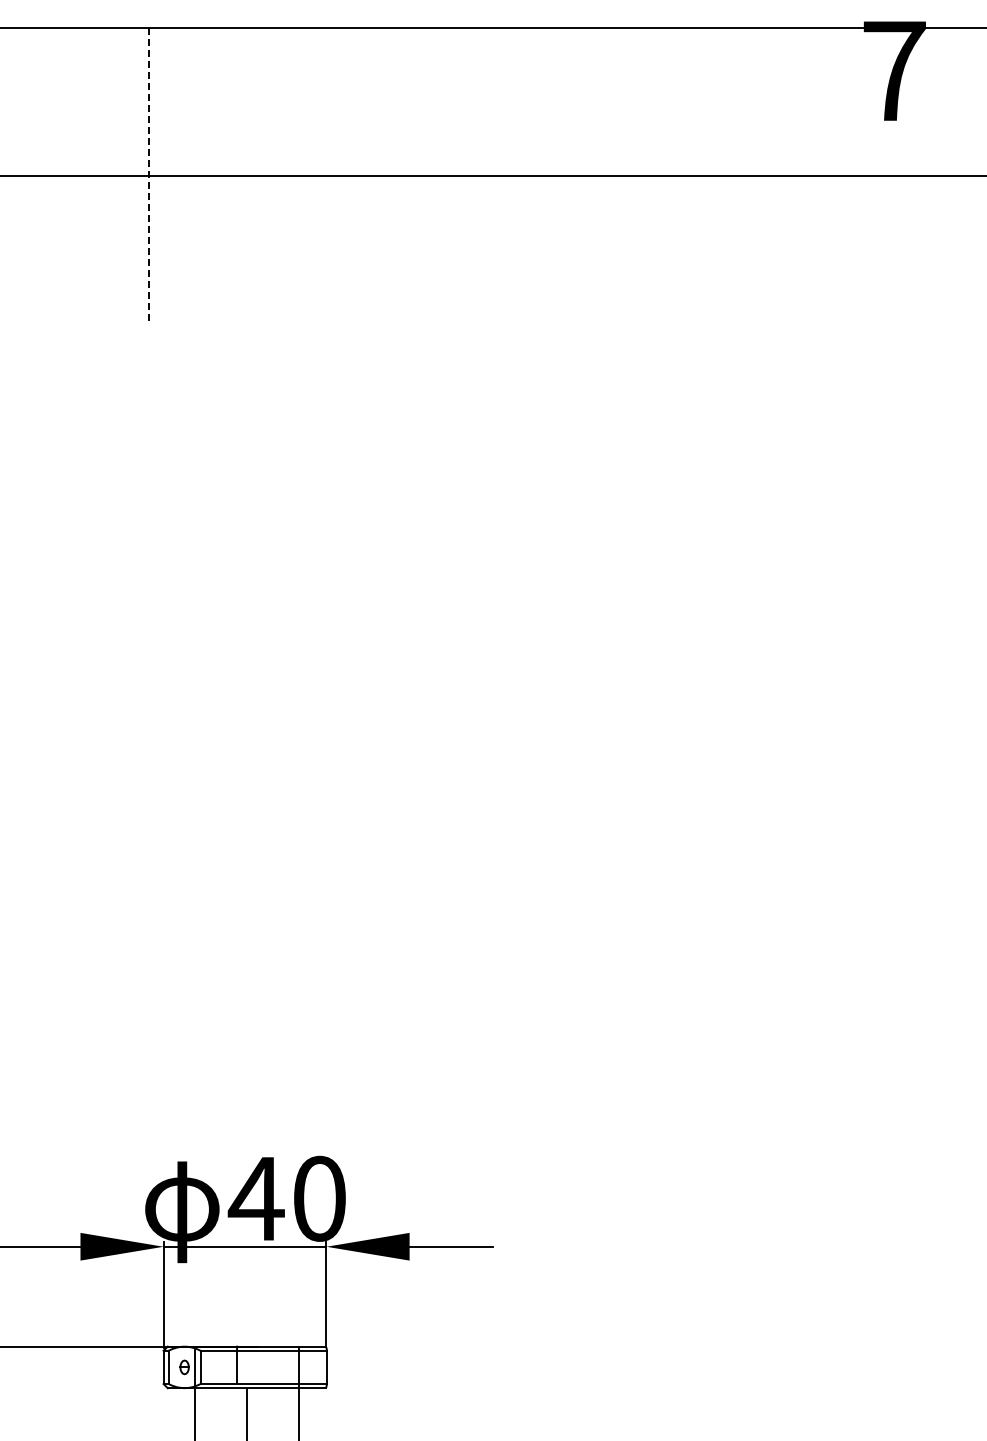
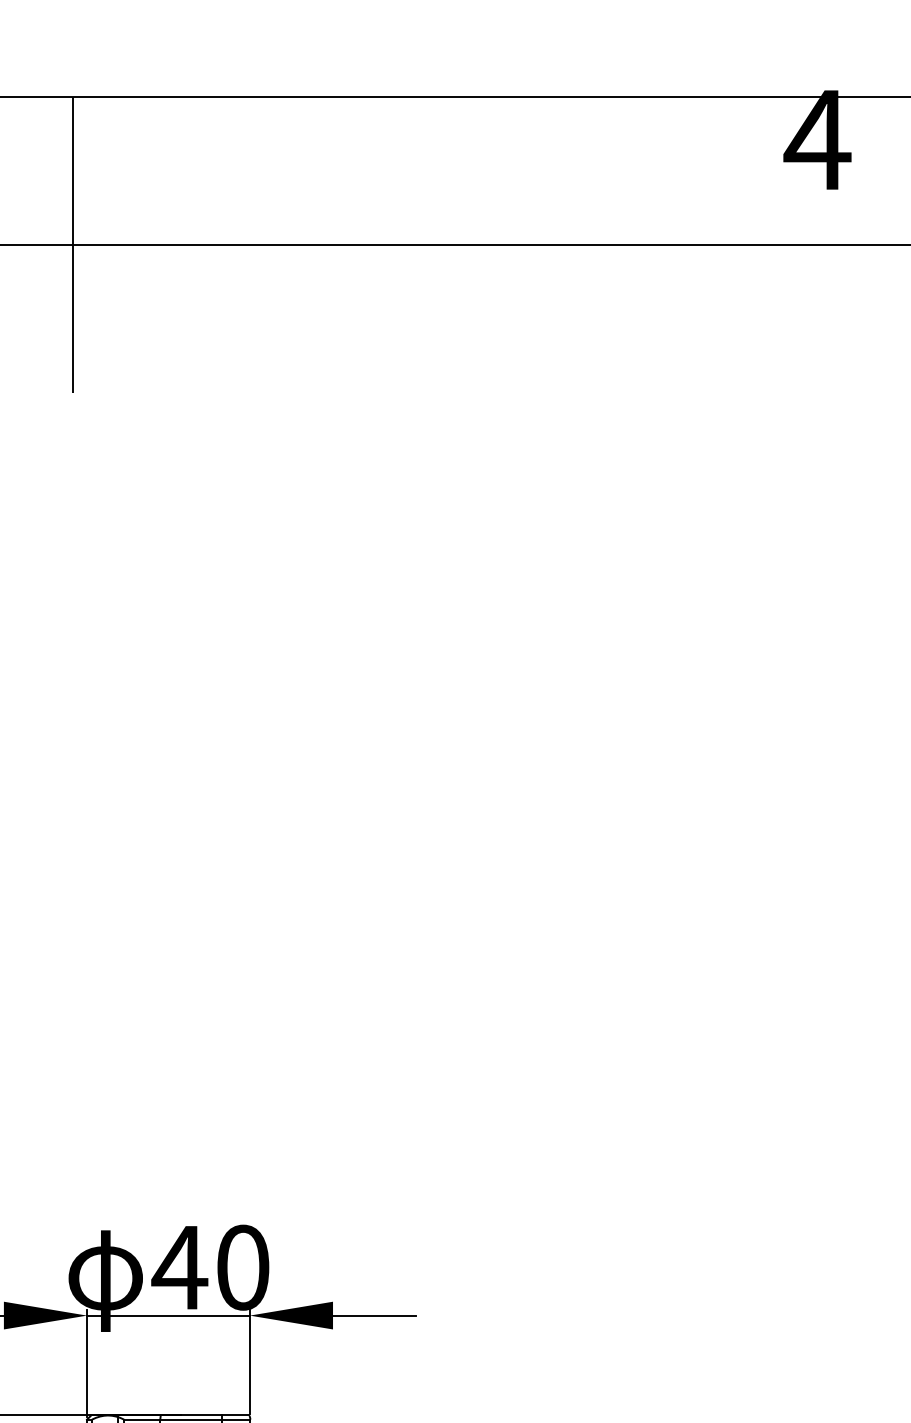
text: (894, 70) -> (817, 139), 7 -> 4
line: (149, 177) -> (72, 246), dashed -> solid

